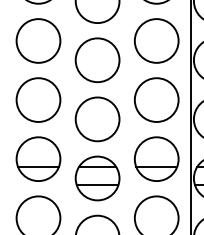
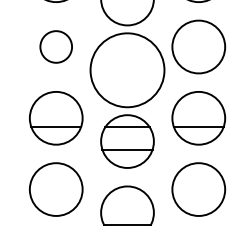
circle: (38, 99) -> (56, 46), size x0.6
circle: (97, 119) -> (127, 70), size x1.4

